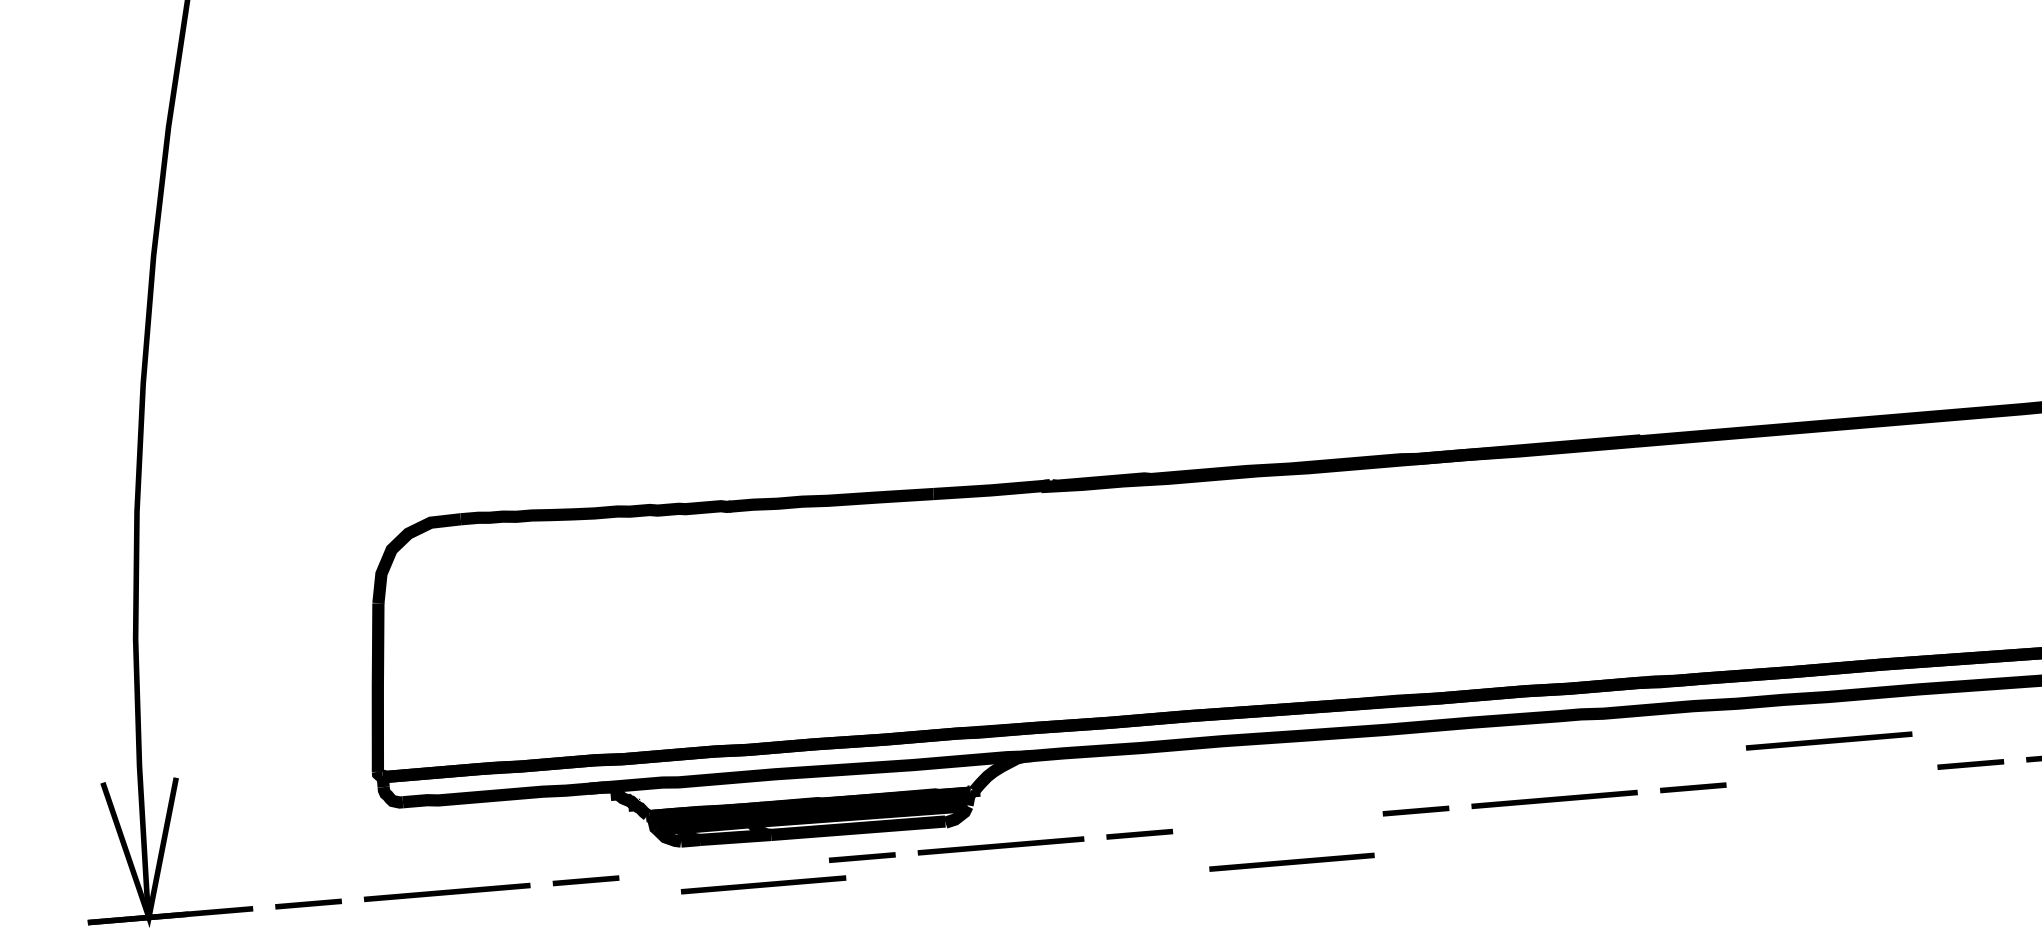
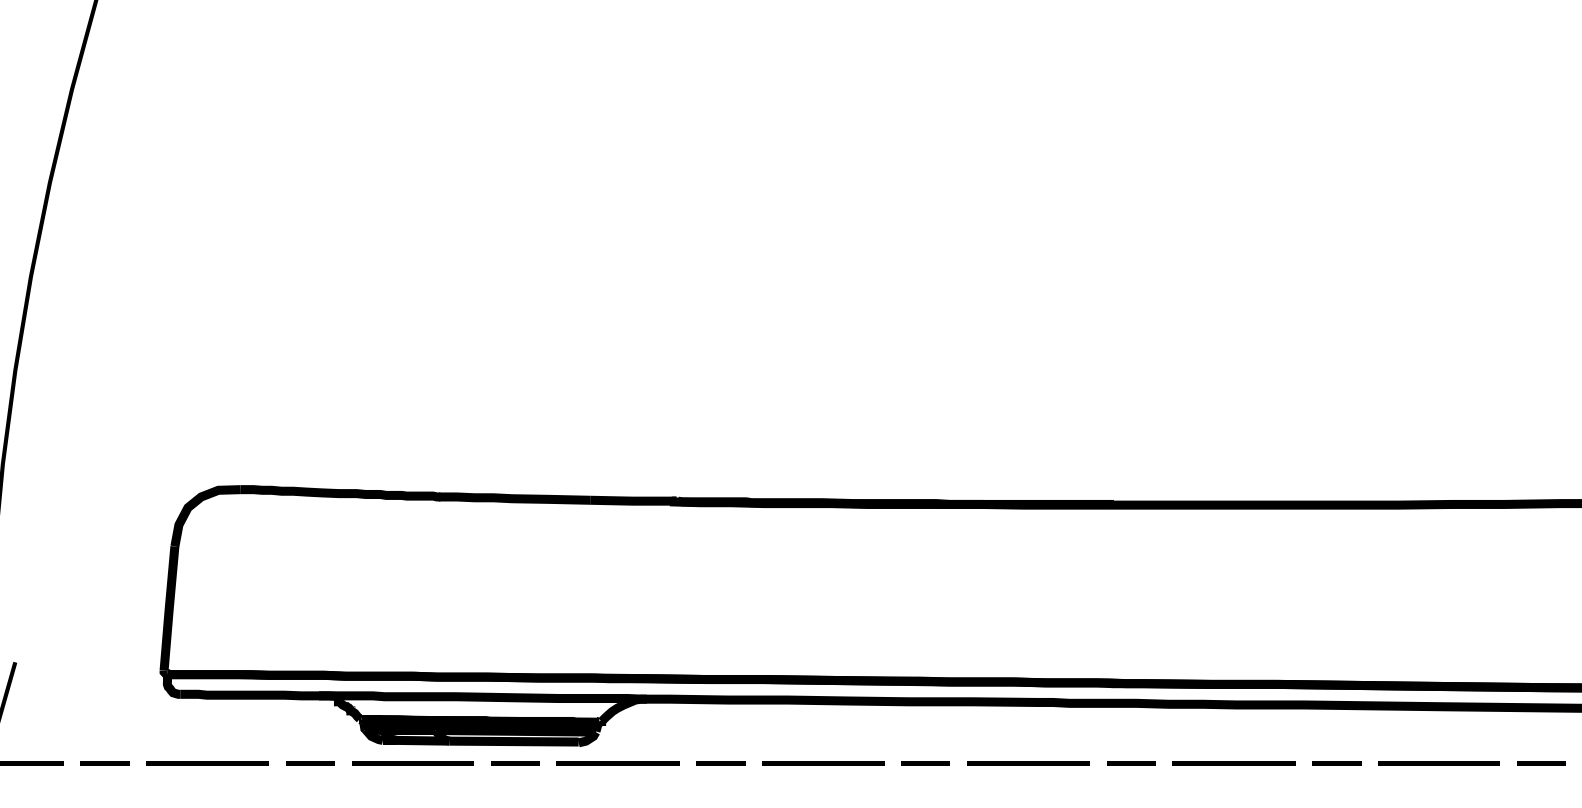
line: (1828, 741) -> (1233, 763), moved
line: (1292, 862) -> (823, 763), moved
line: (762, 885) -> (412, 763), moved

